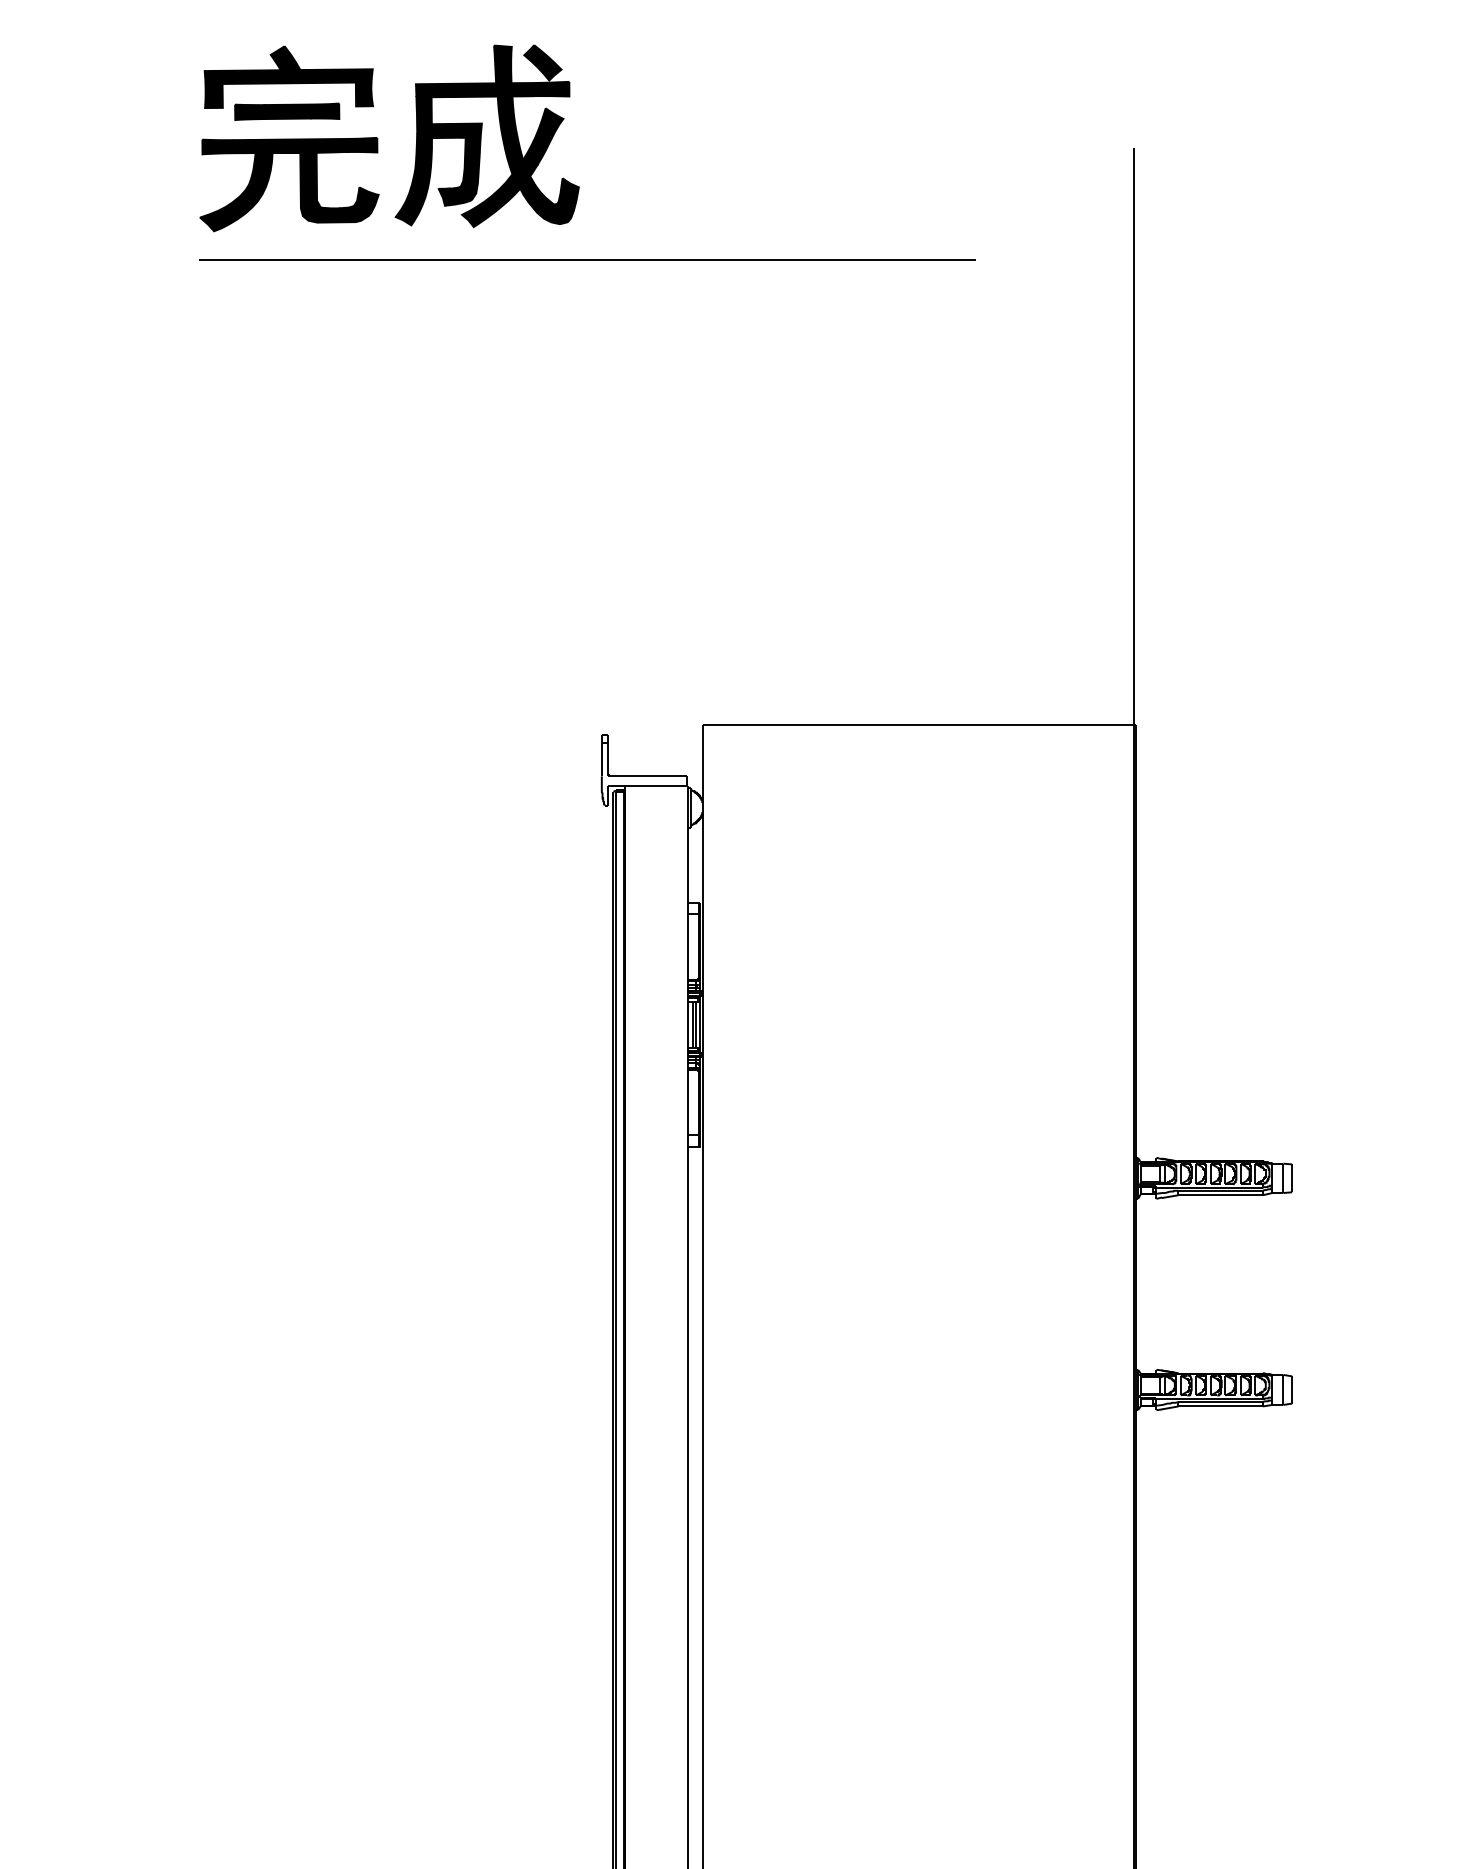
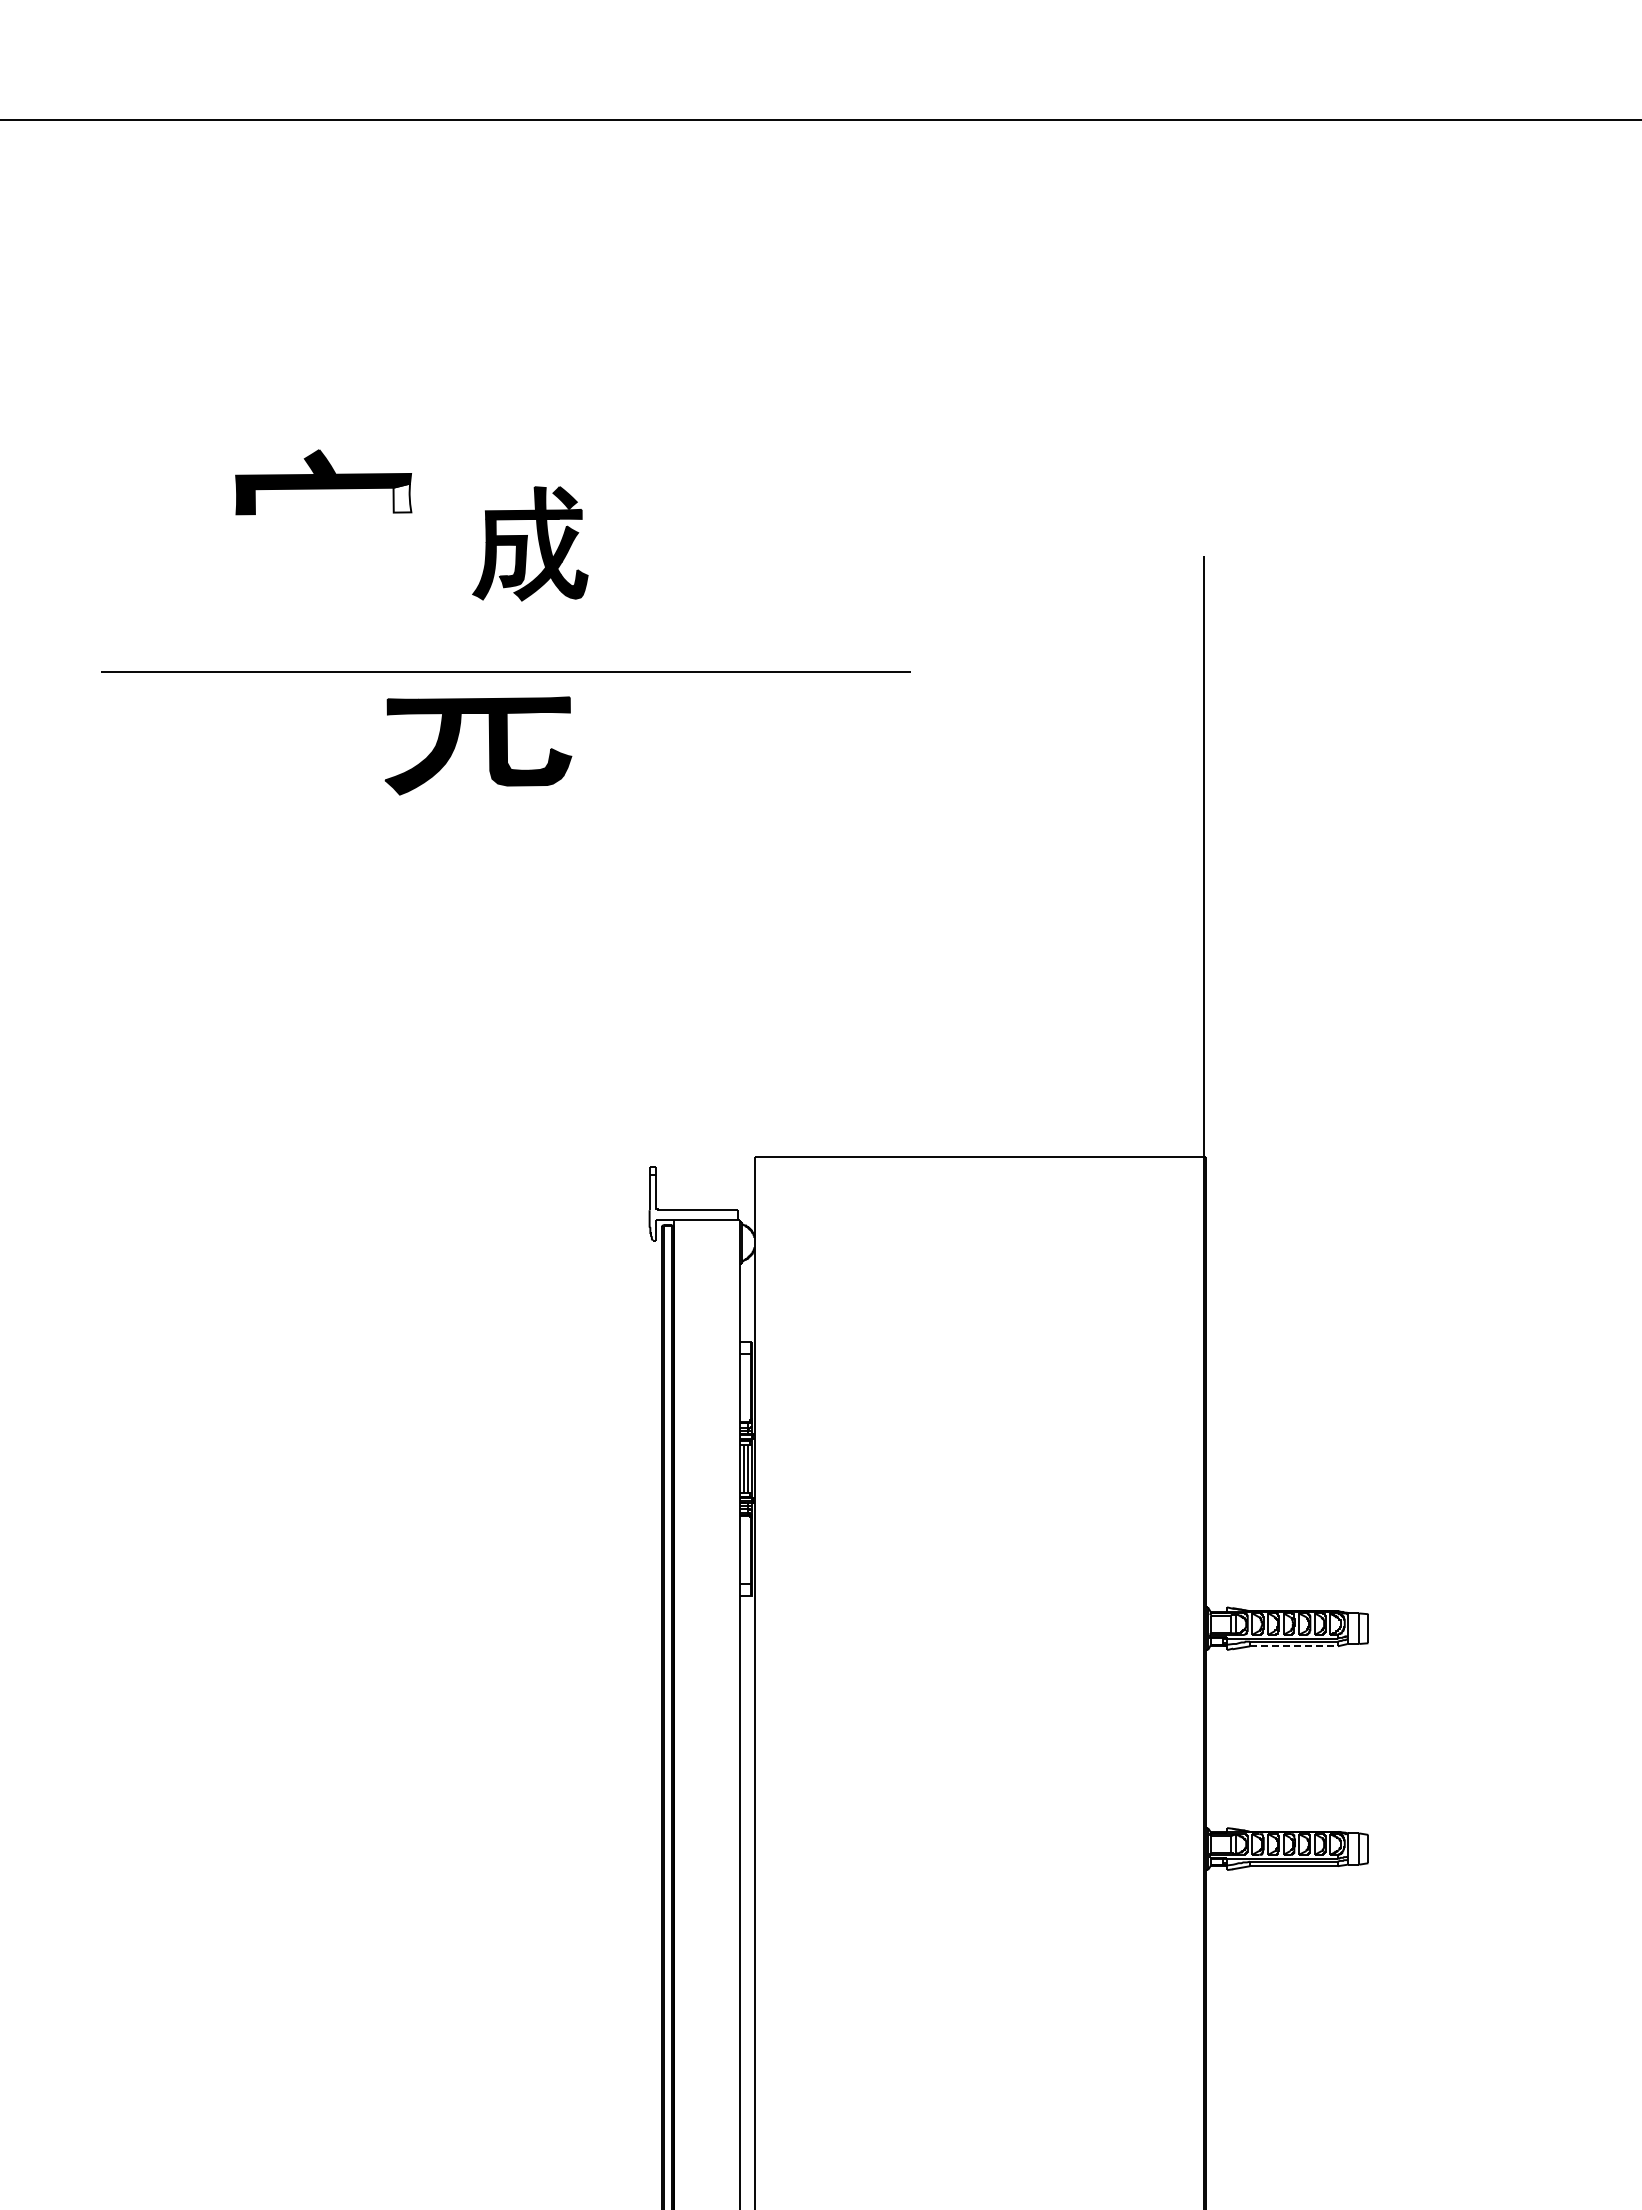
fill: (364, 91) -> (402, 497), removed
part: (286, 111) -> (321, 517), removed
part: (487, 136) -> (530, 543), size x0.6
part: (300, 184) -> (489, 745), moved
line: (587, 259) -> (505, 671), moved
line: (1220, 1195) -> (1293, 1646), solid -> dashed

